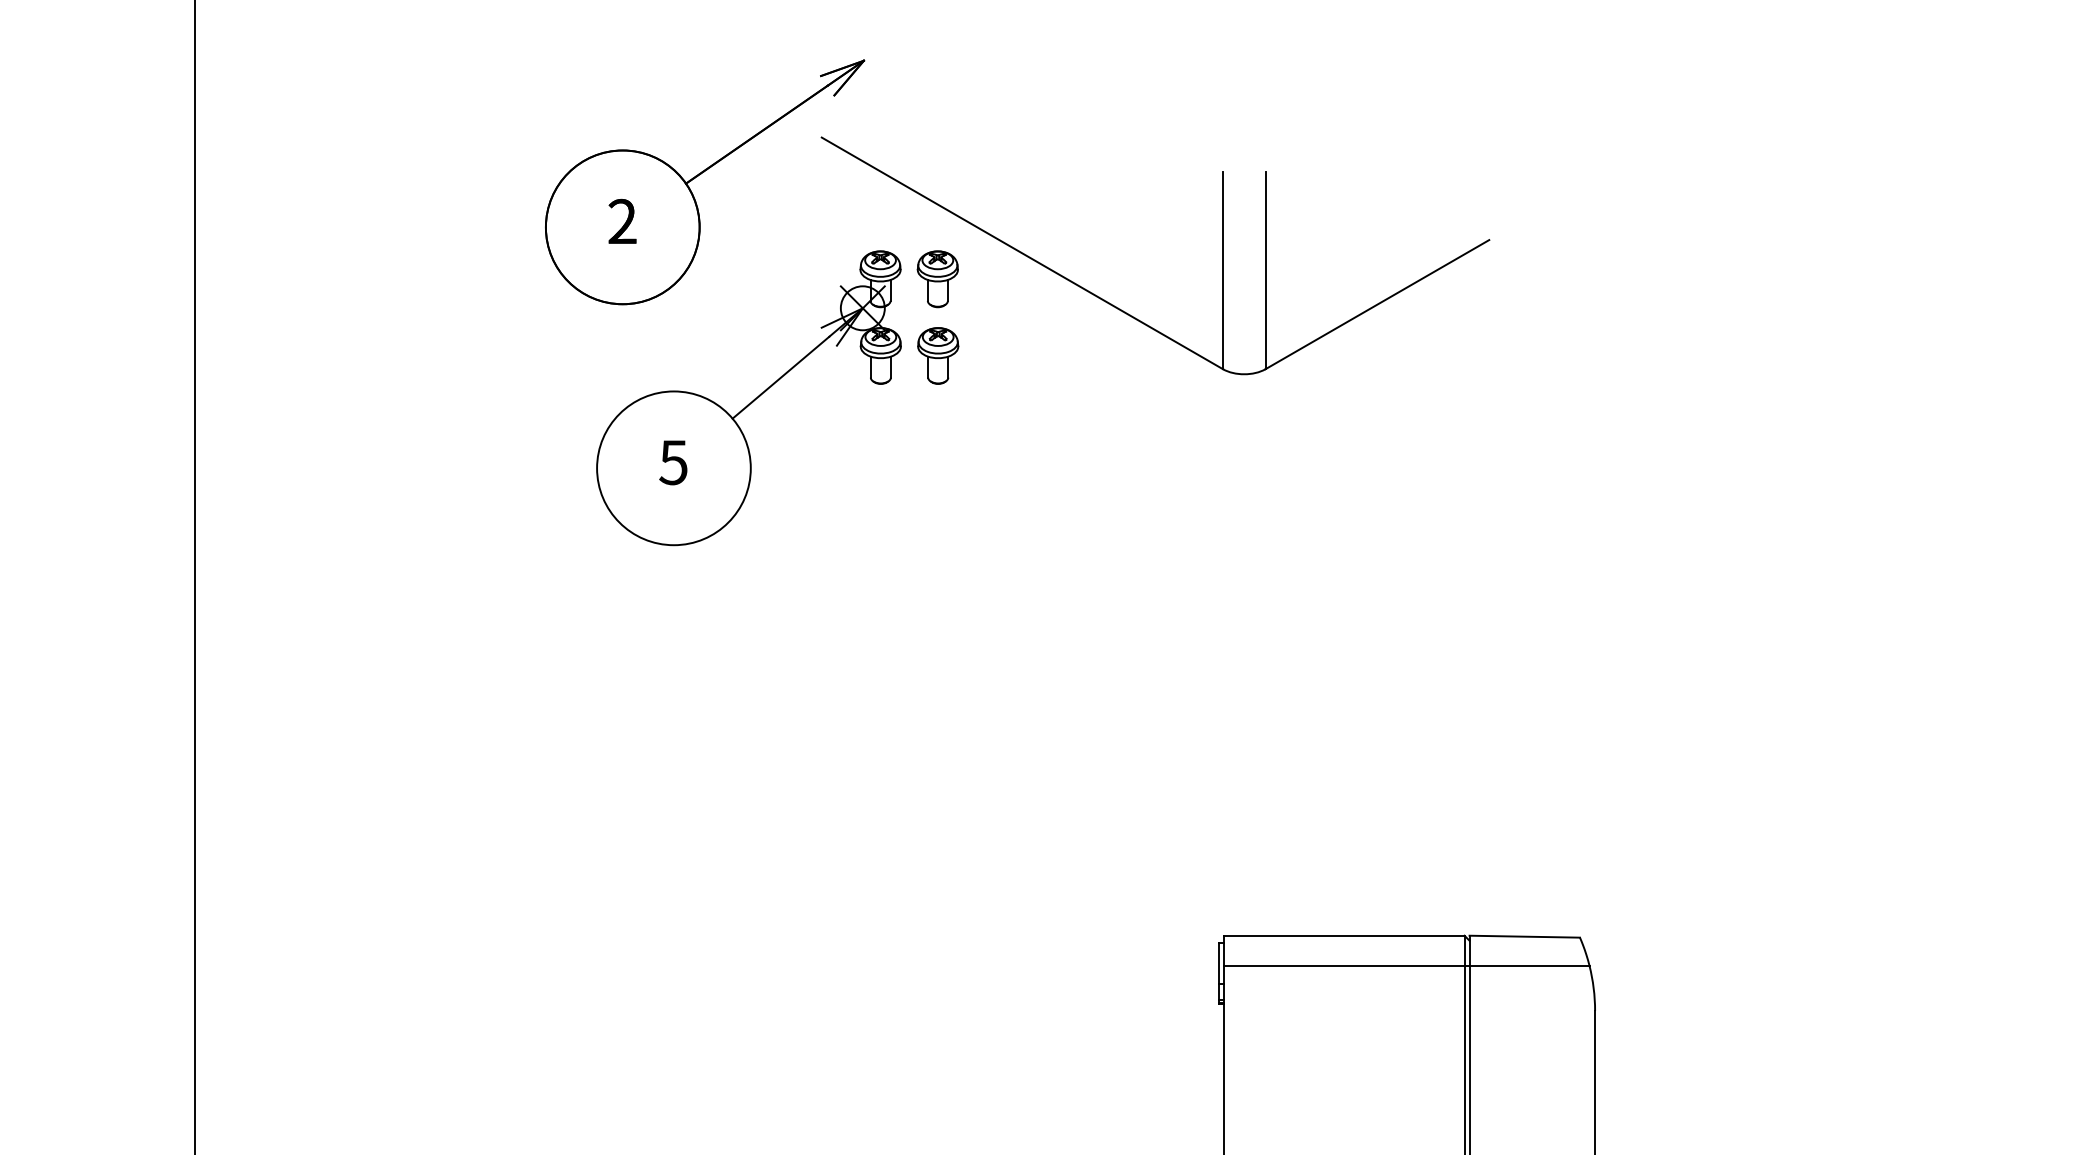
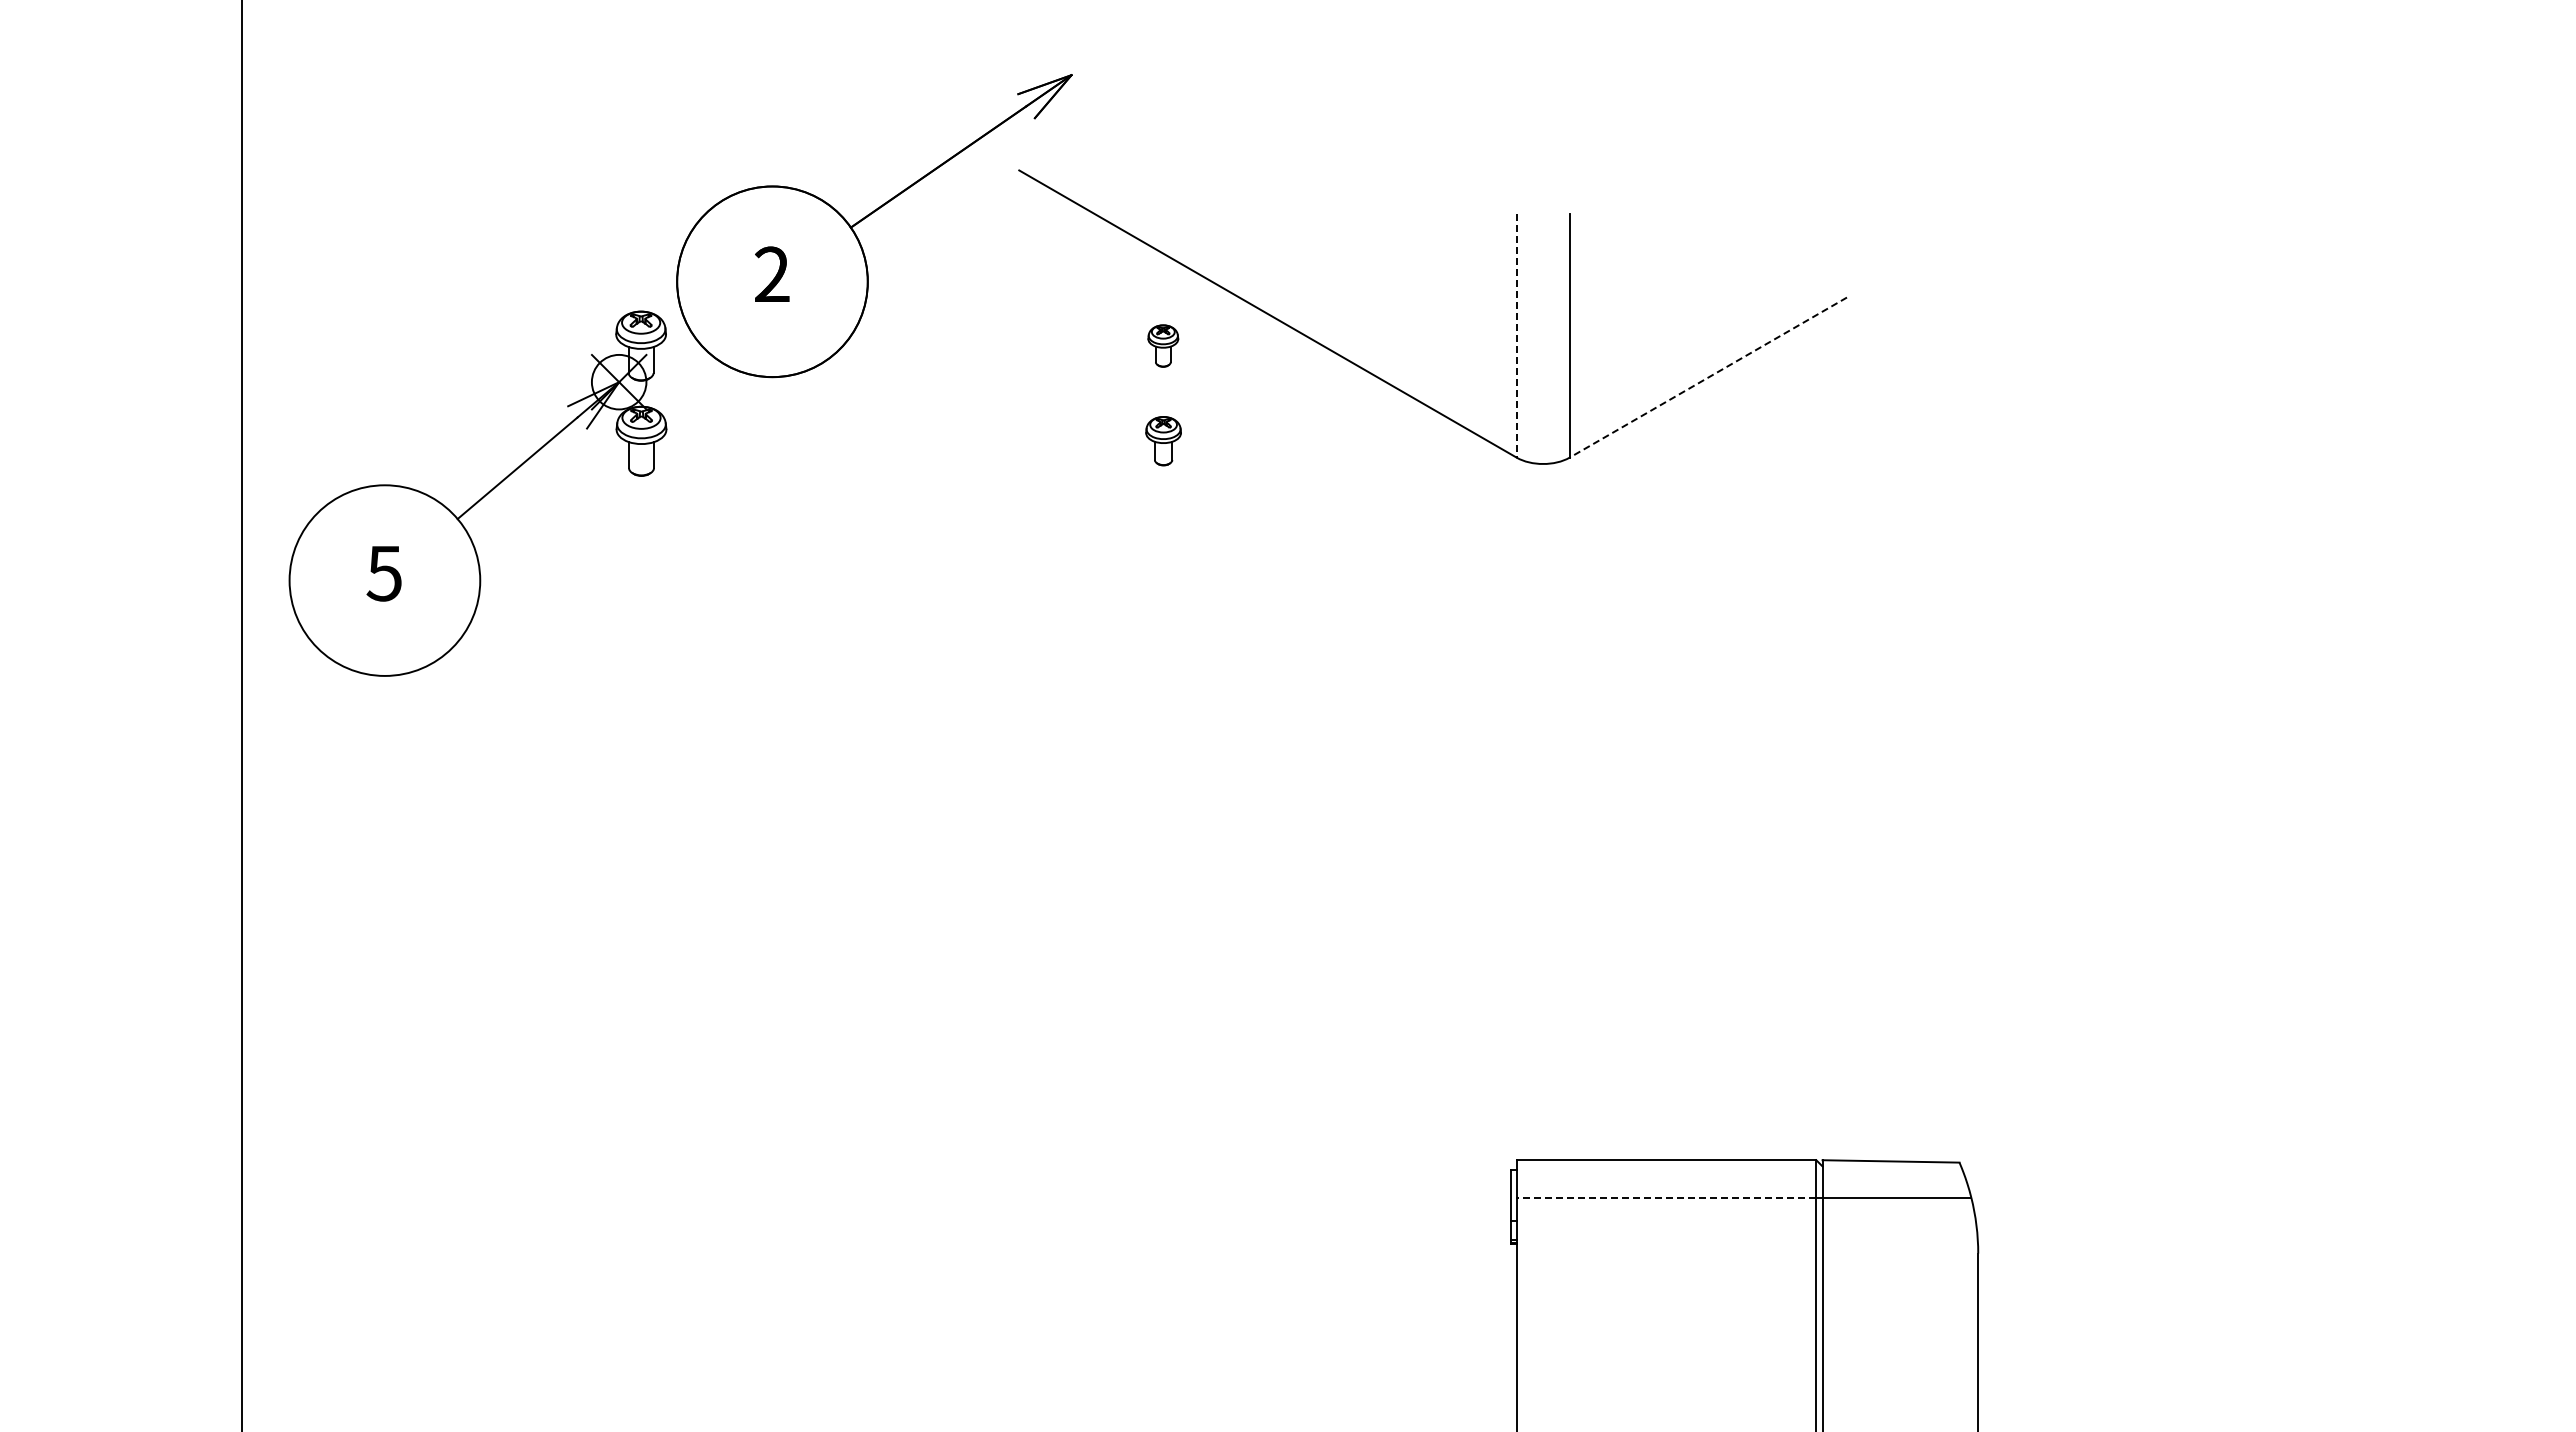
line: (1222, 271) -> (1516, 336), solid -> dashed
part: (938, 278) -> (1163, 345), size x0.6
line: (1376, 304) -> (1707, 377), solid -> dashed
part: (938, 355) -> (1163, 440), size x0.7
part: (748, 398) -> (477, 493), moved
line: (1343, 965) -> (1666, 1197), solid -> dashed

